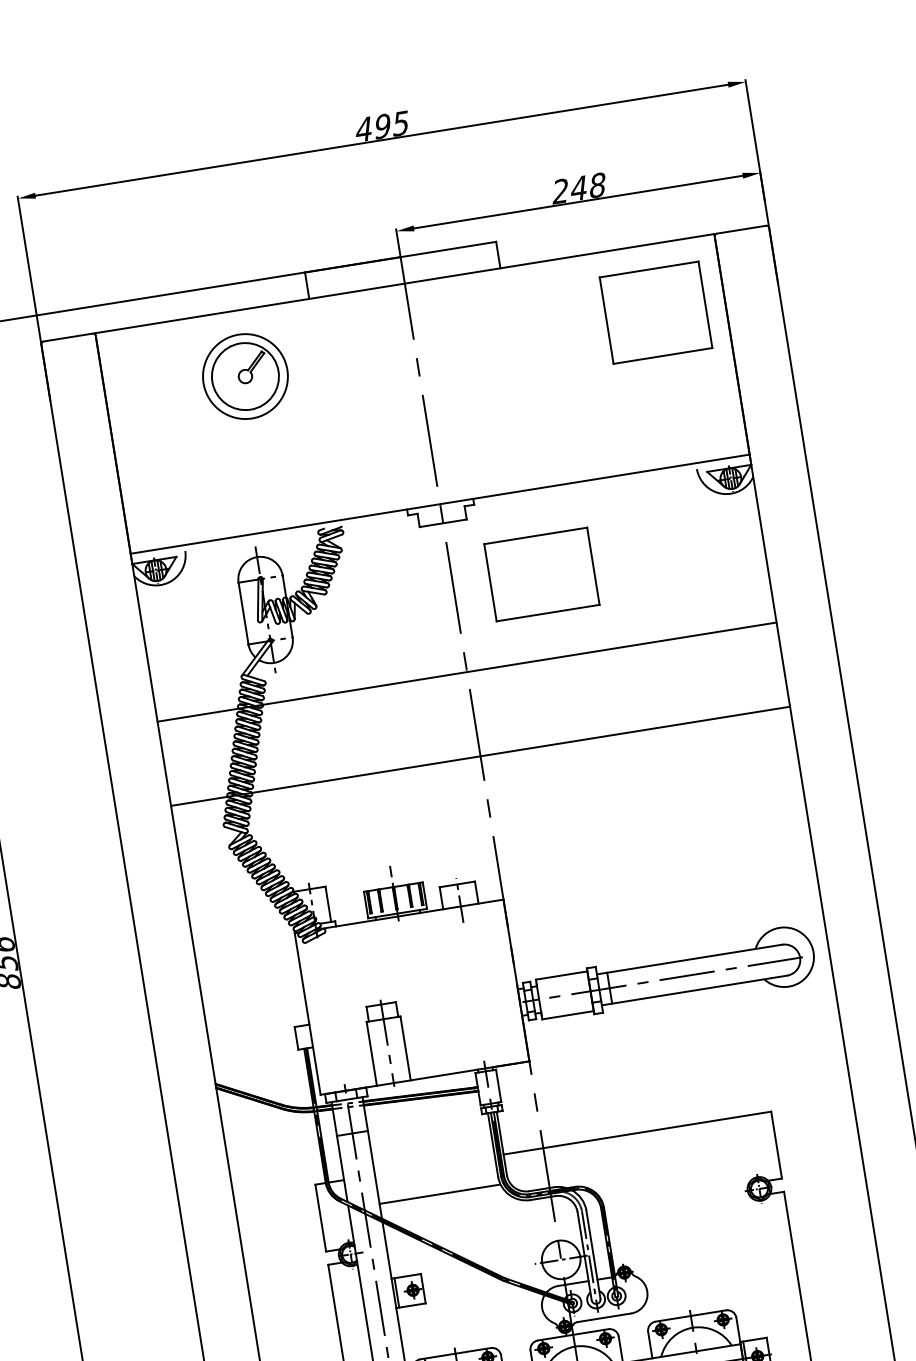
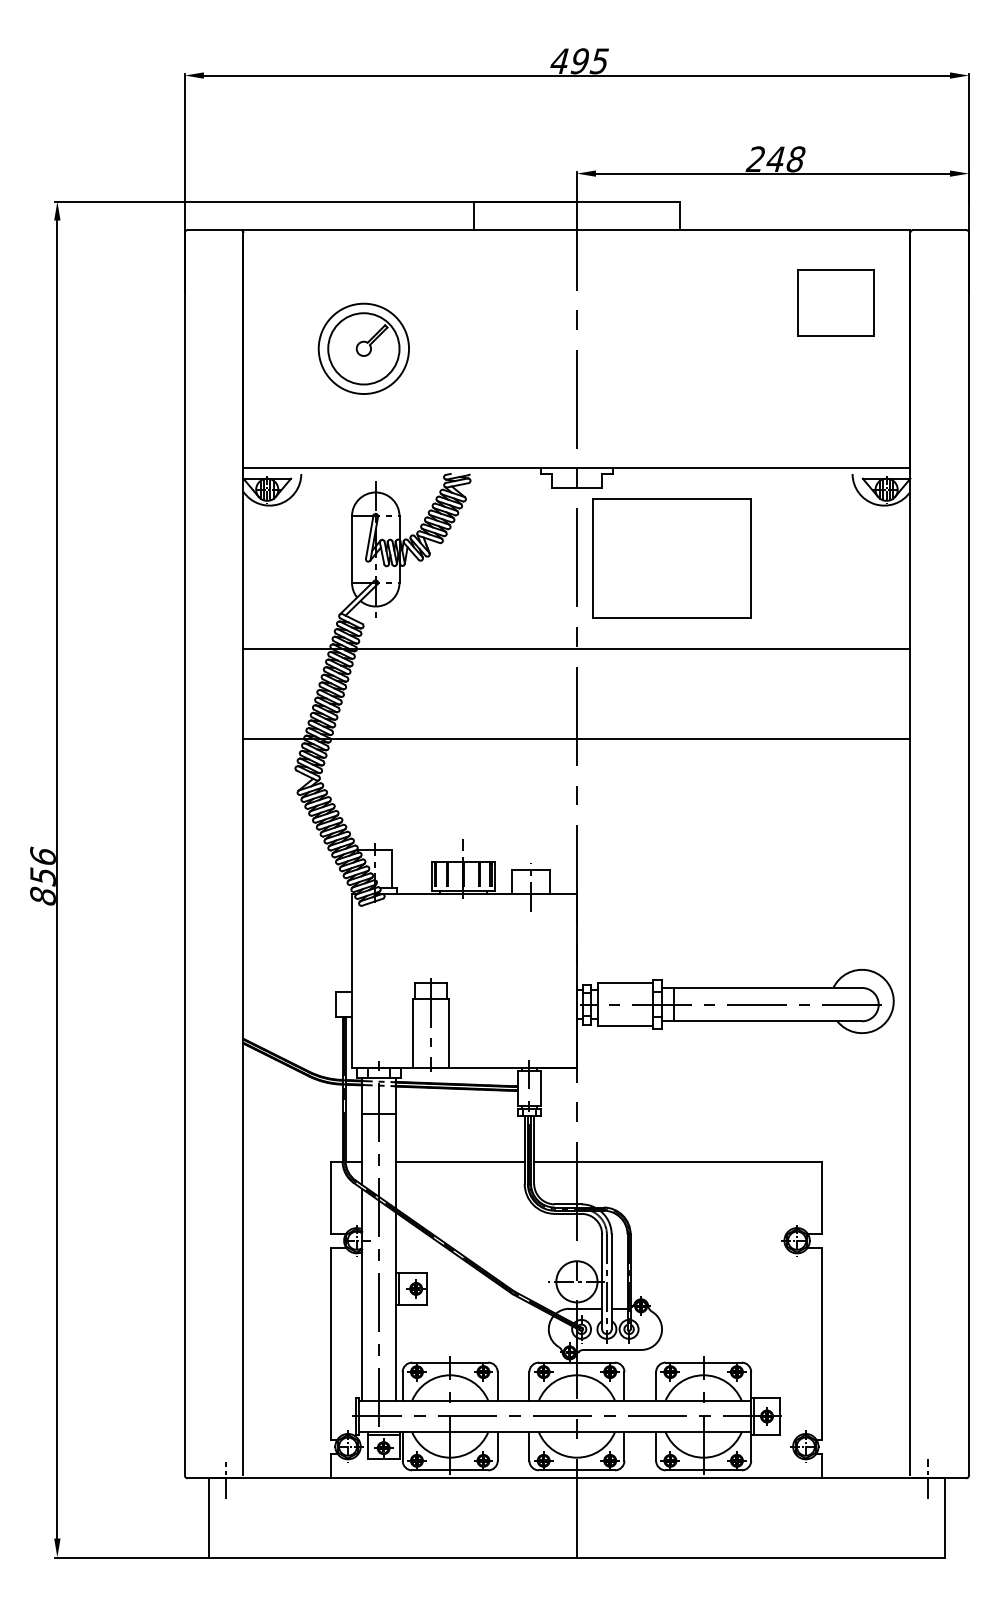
part: (655, 312) -> (835, 302), size x0.71
part: (245, 376) -> (363, 348), moved
part: (541, 574) -> (671, 558), size x1.43
line: (438, 1194) -> (459, 1161), moved

